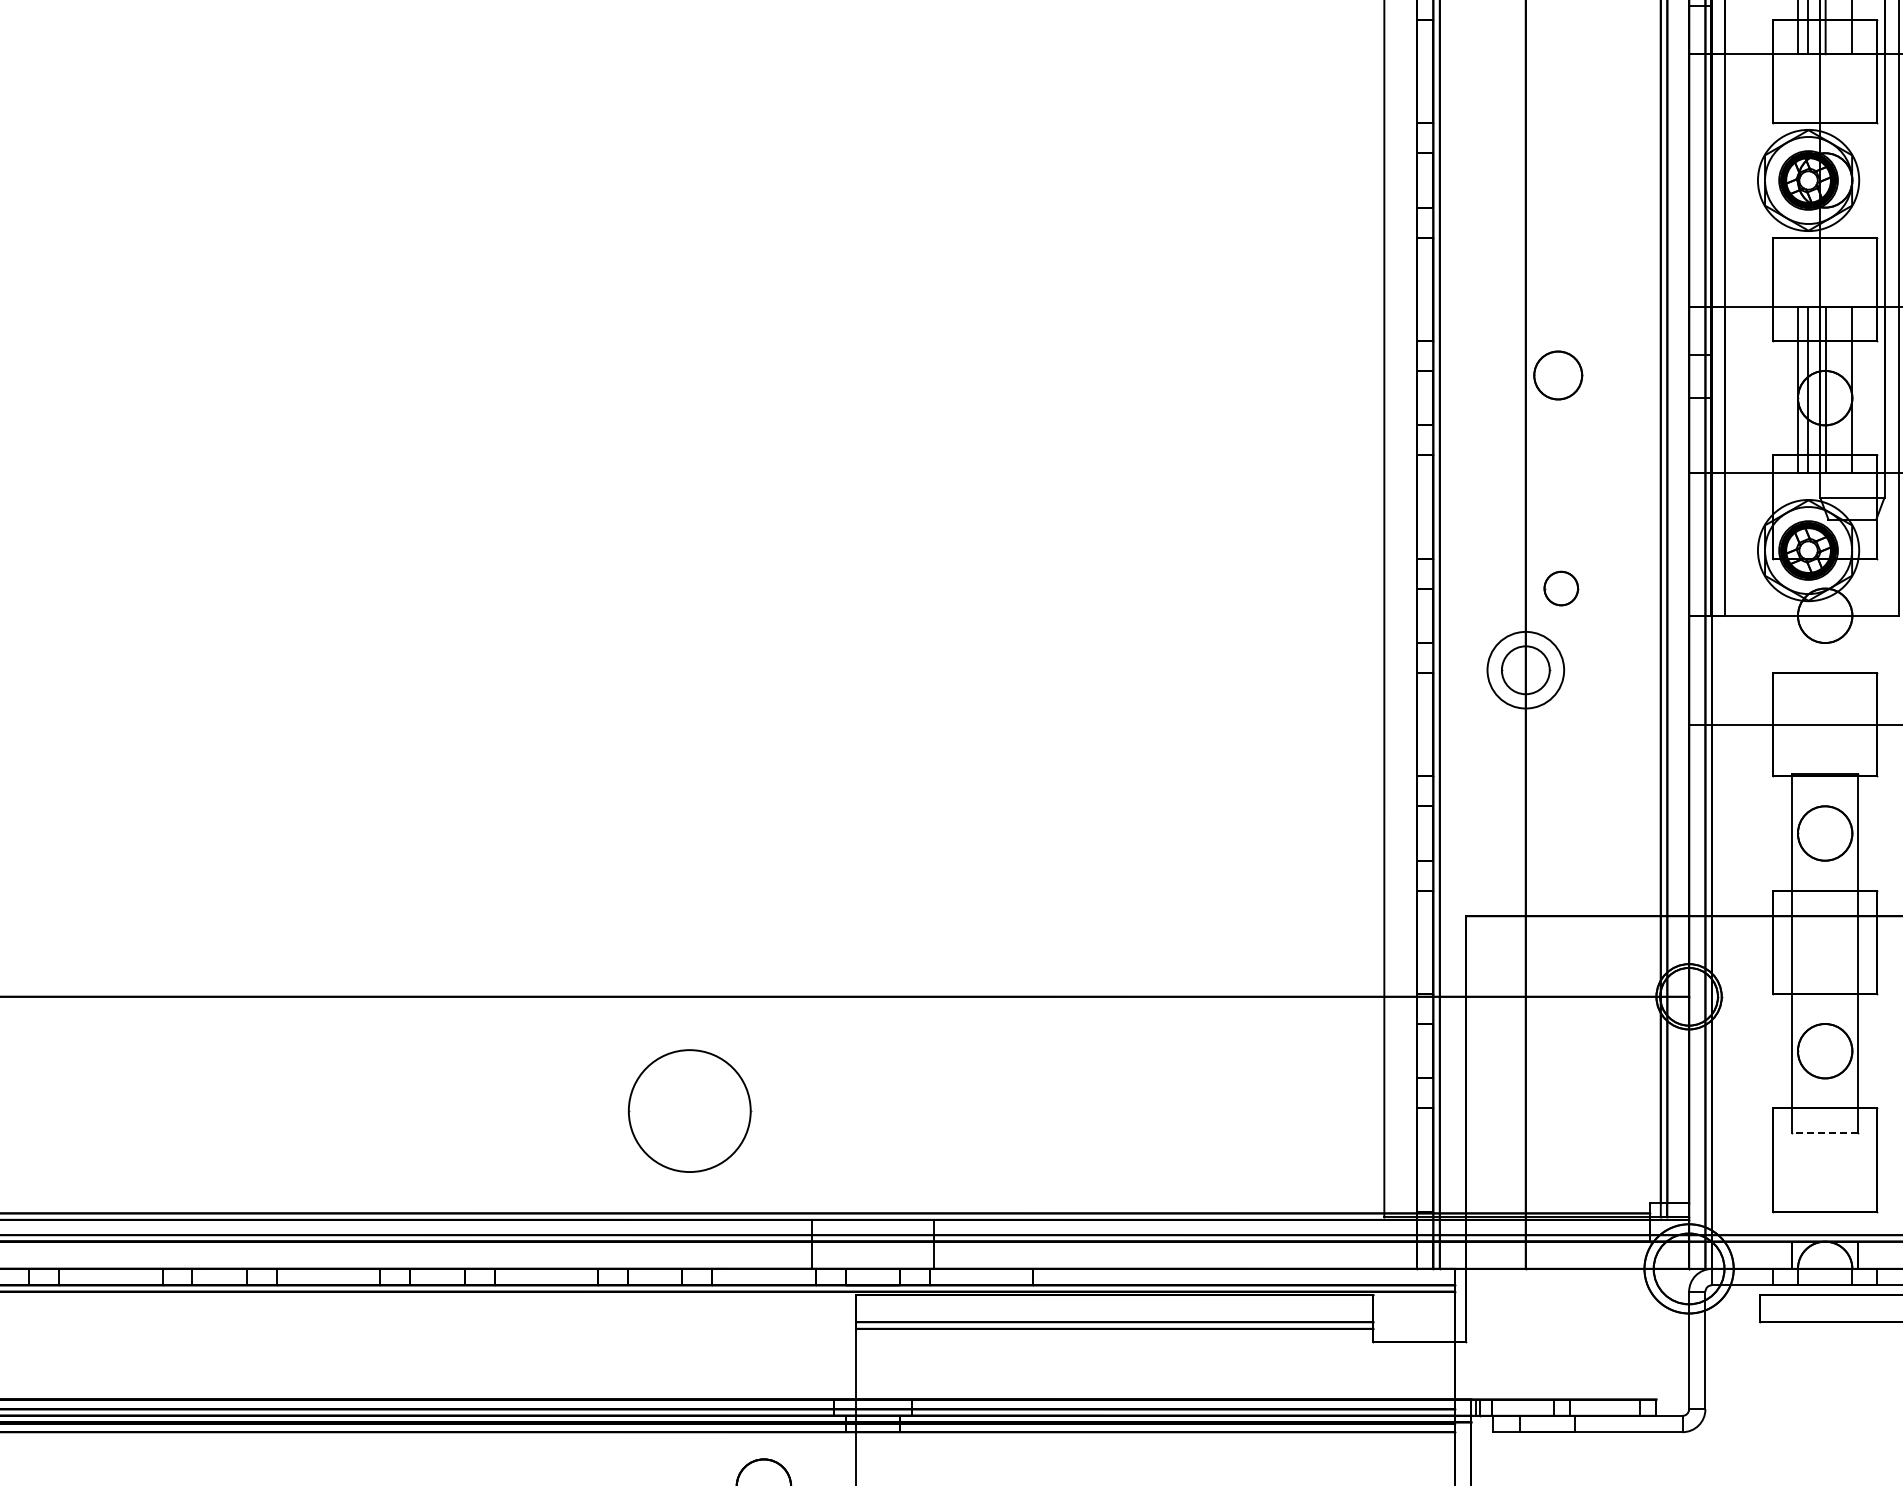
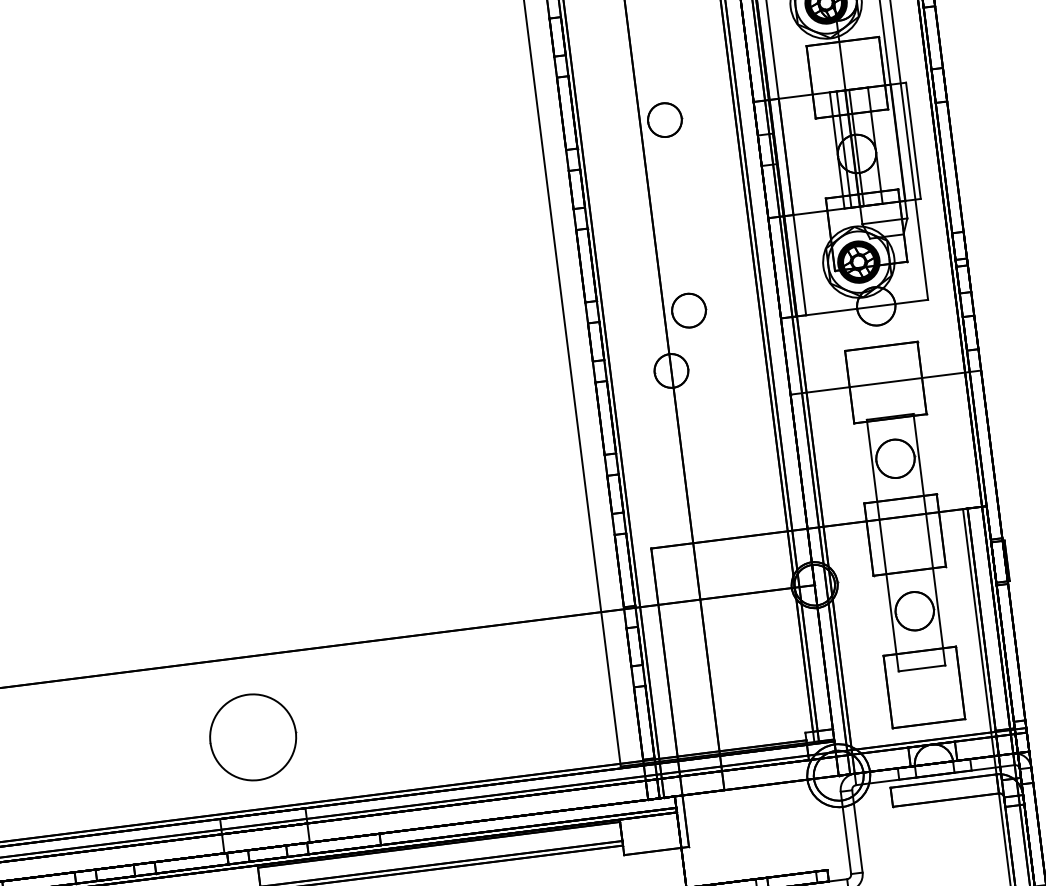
part: (1558, 375) -> (665, 120), moved
part: (1561, 588) -> (689, 310), size x1.43
circle: (1525, 670) -> (671, 371), size x0.62
part: (689, 1110) -> (252, 737), moved
line: (1824, 1132) -> (921, 668), dashed -> solid

